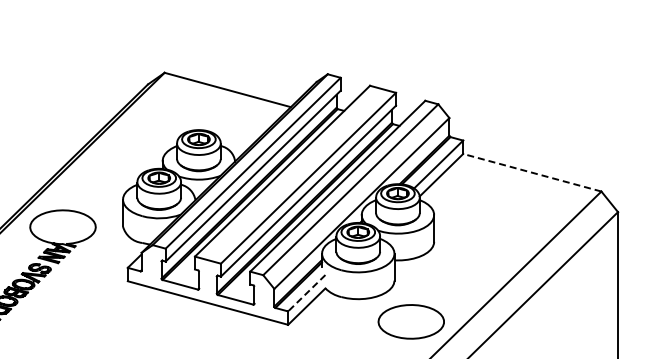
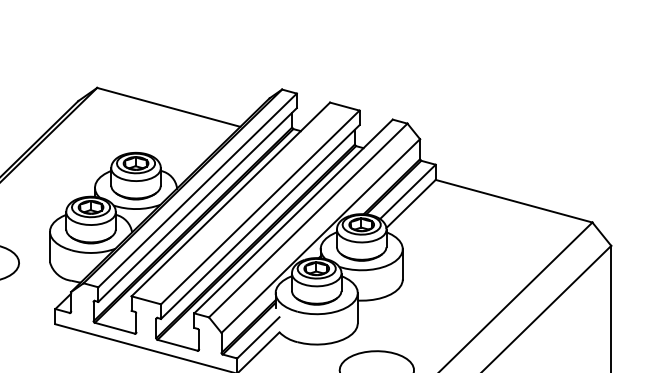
line: (532, 172) -> (514, 200), dashed -> solid
line: (306, 293) -> (258, 338), dashed -> solid

